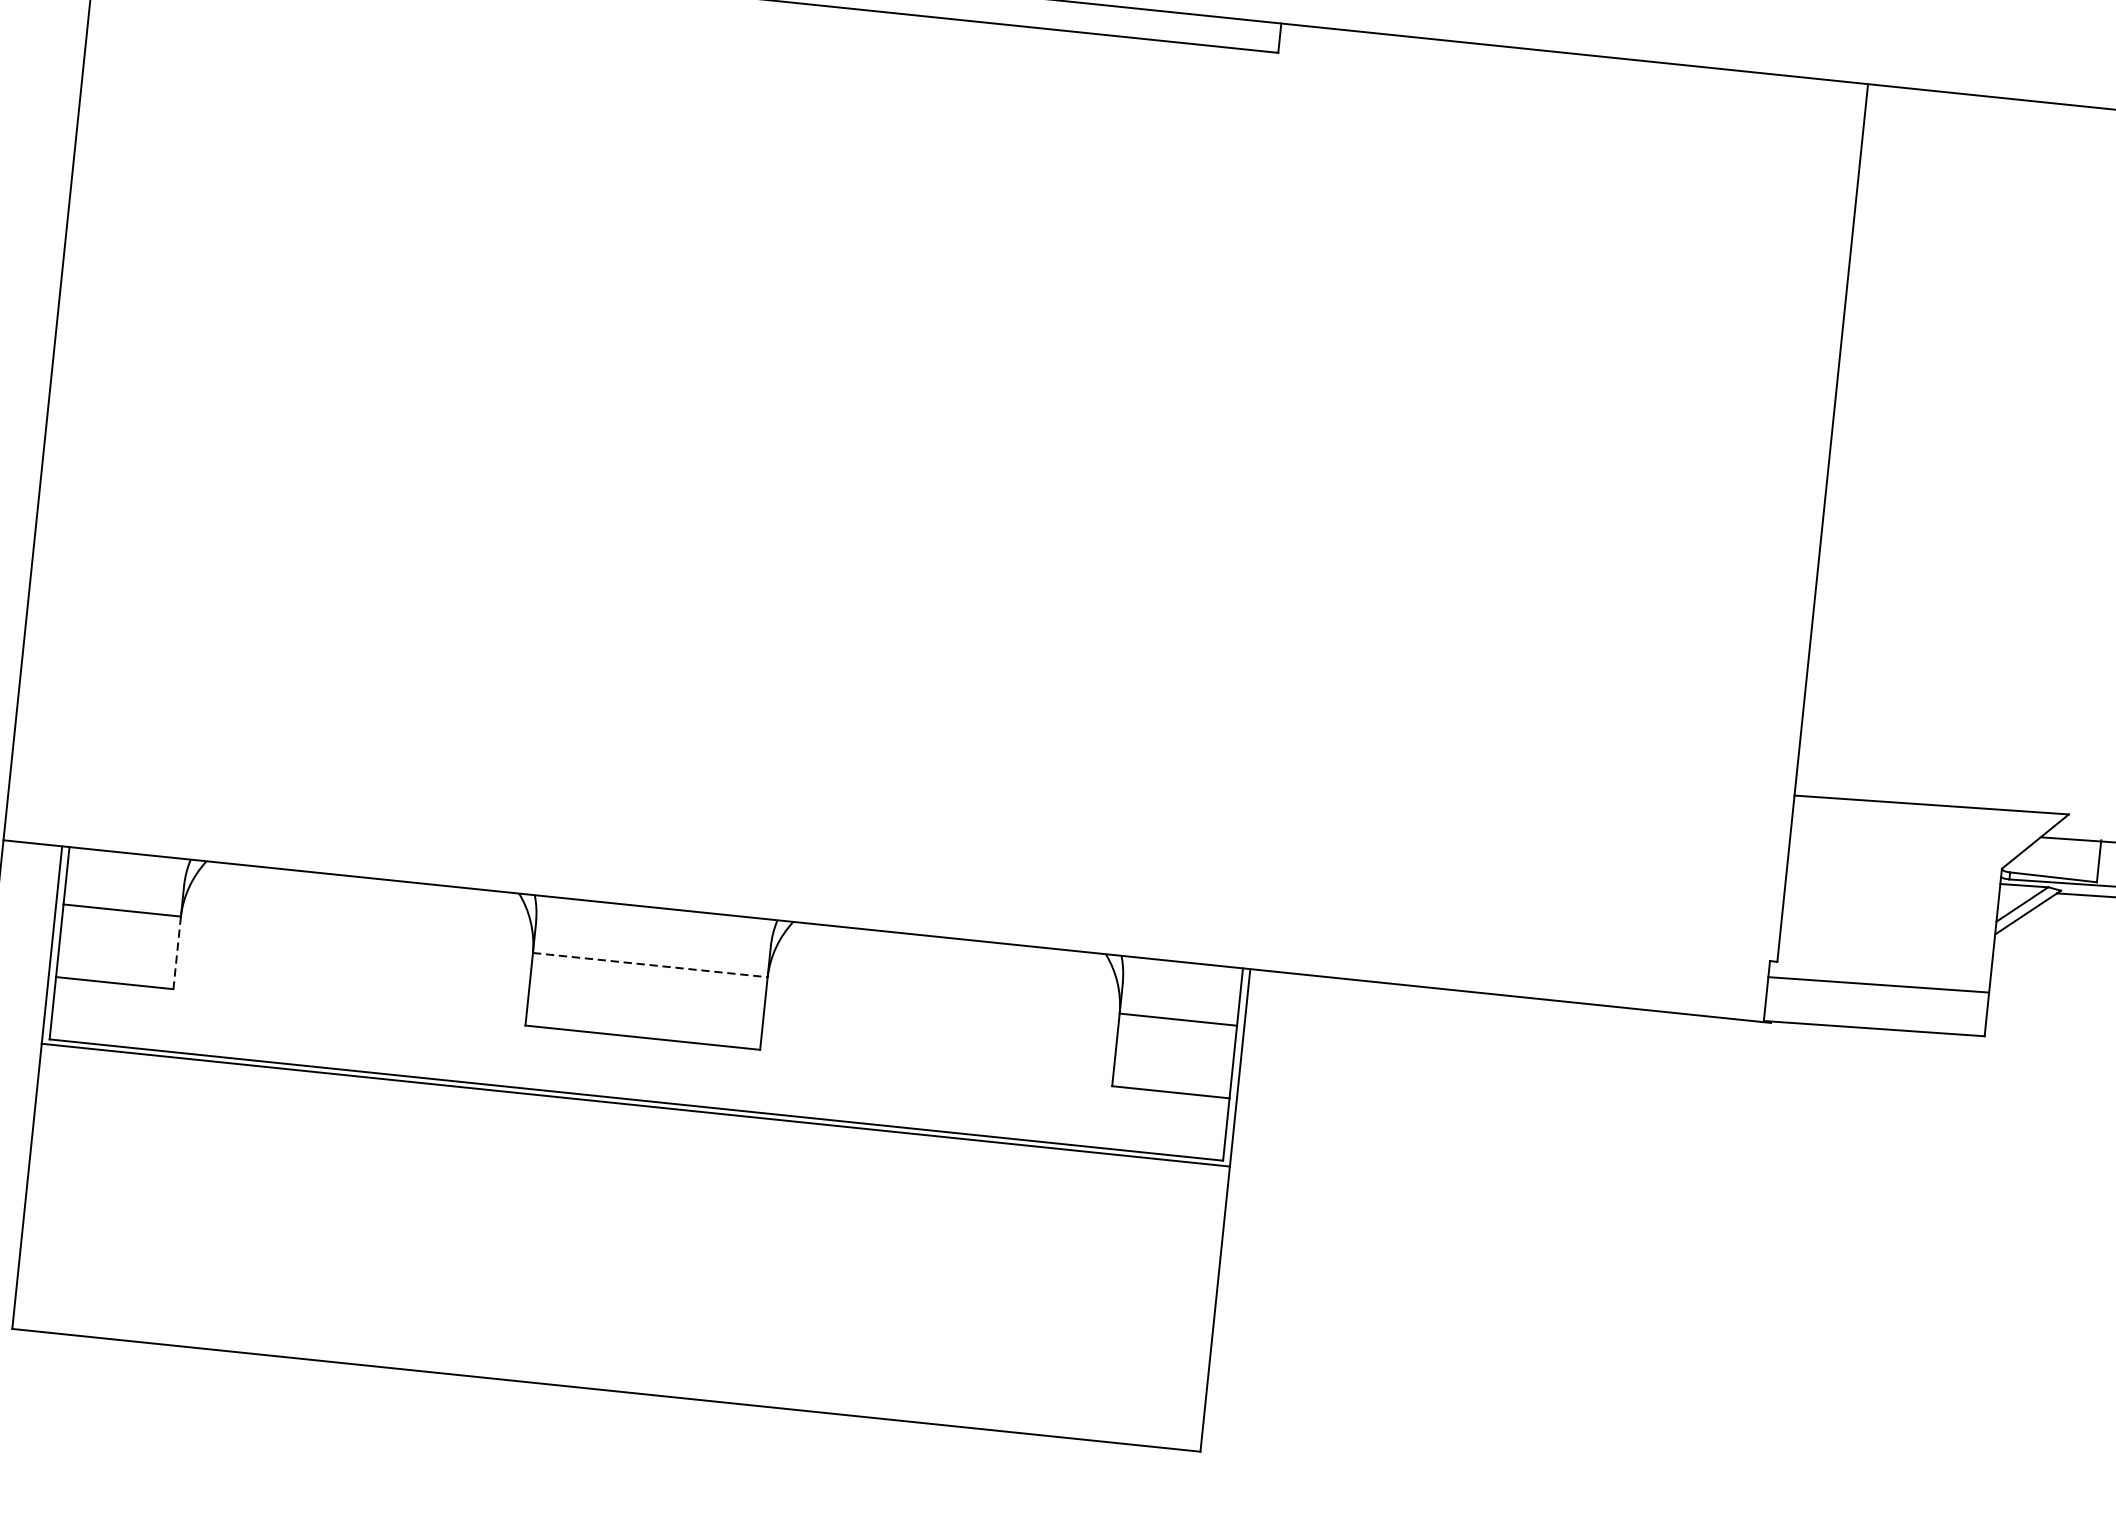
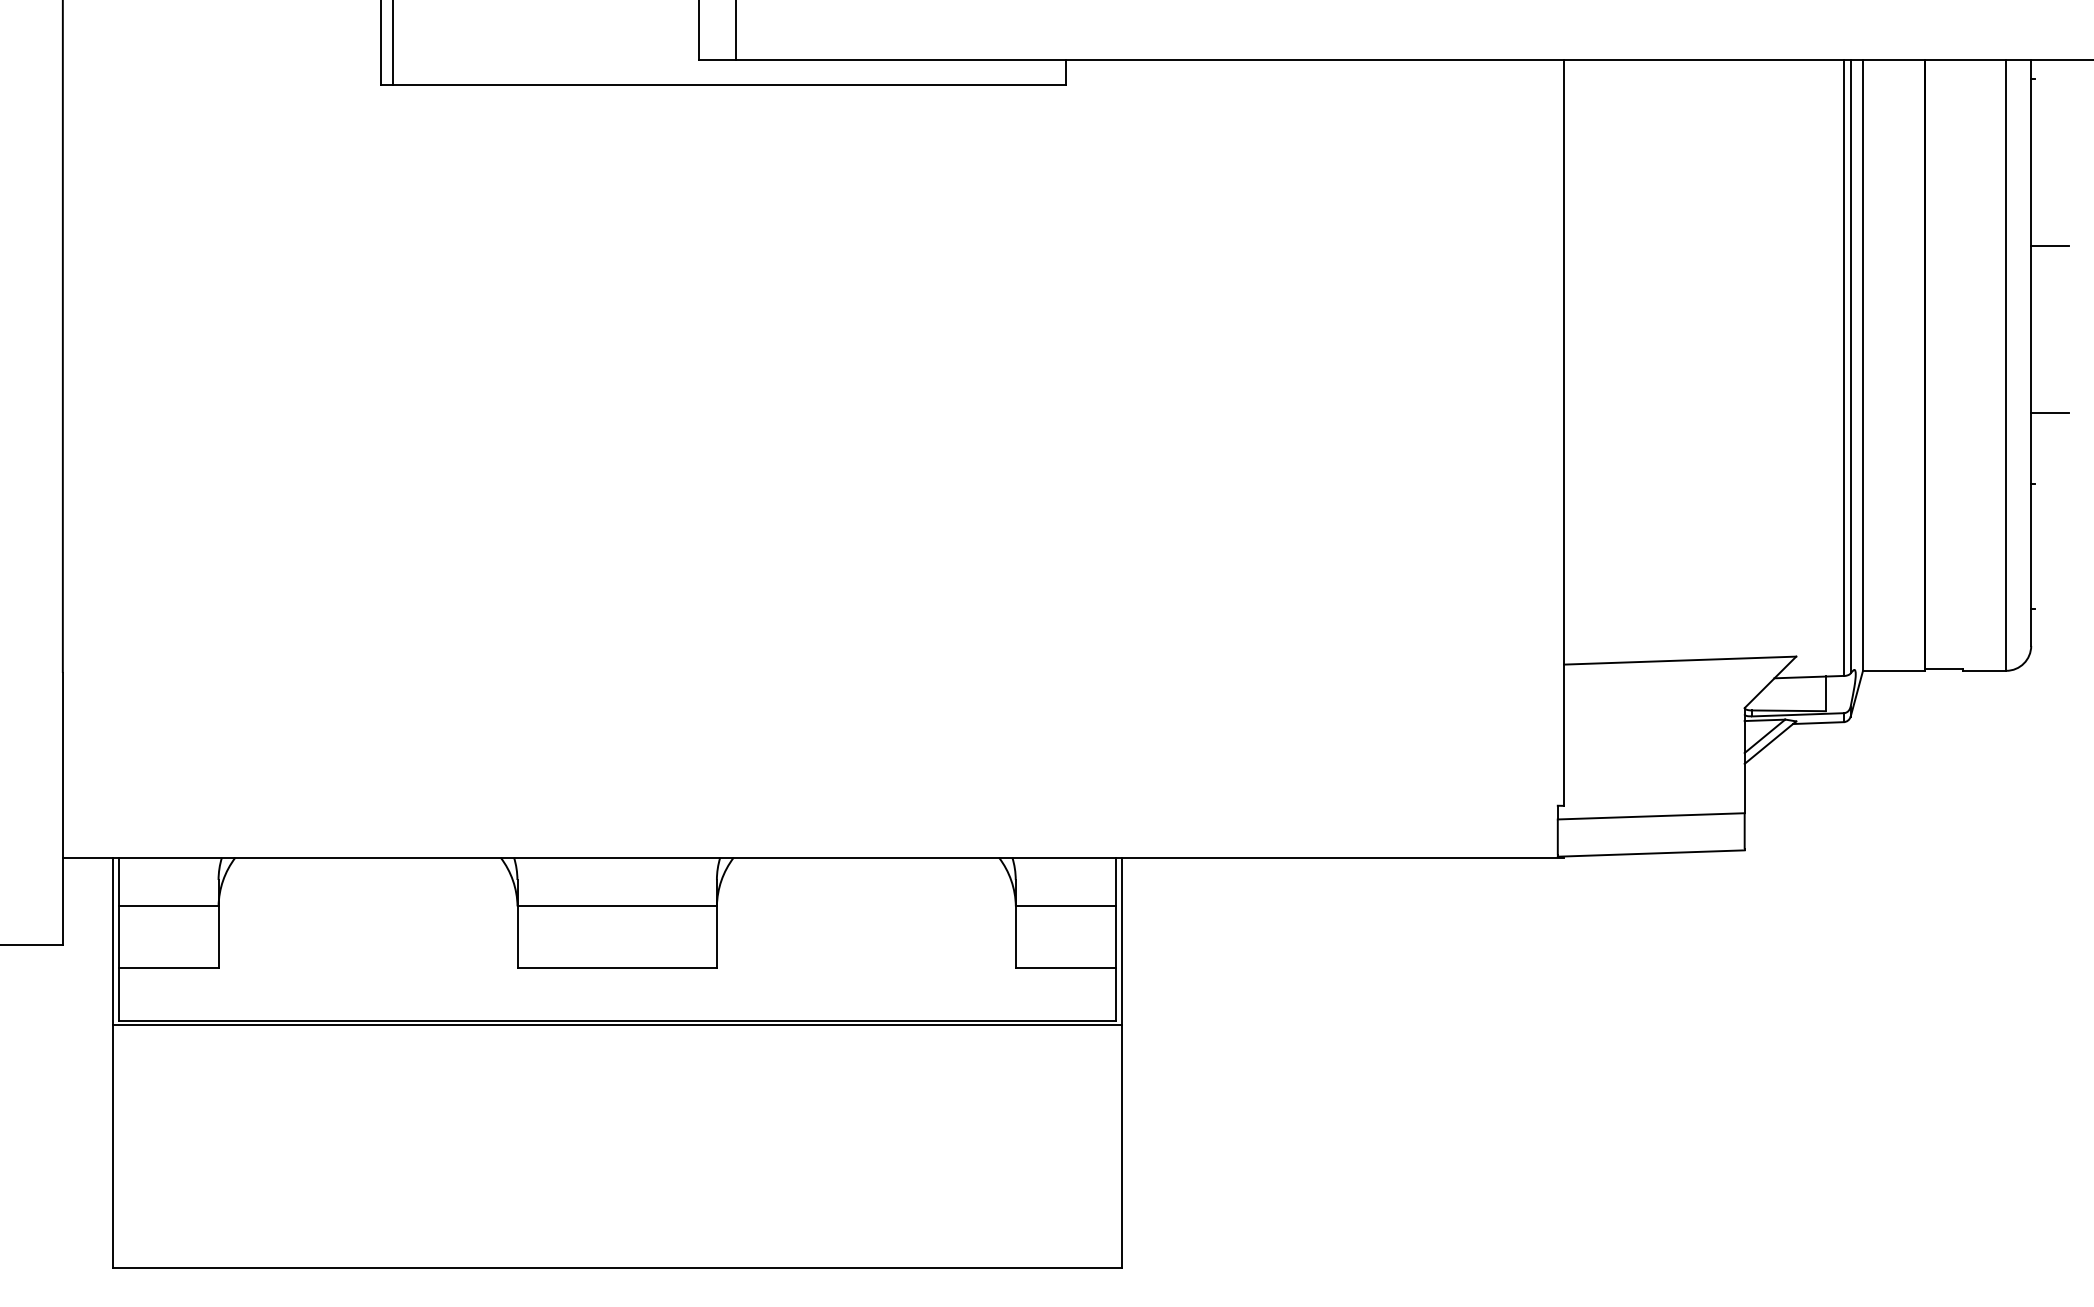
line: (177, 953) -> (218, 937), dashed -> solid
line: (650, 965) -> (617, 906), dashed -> solid

